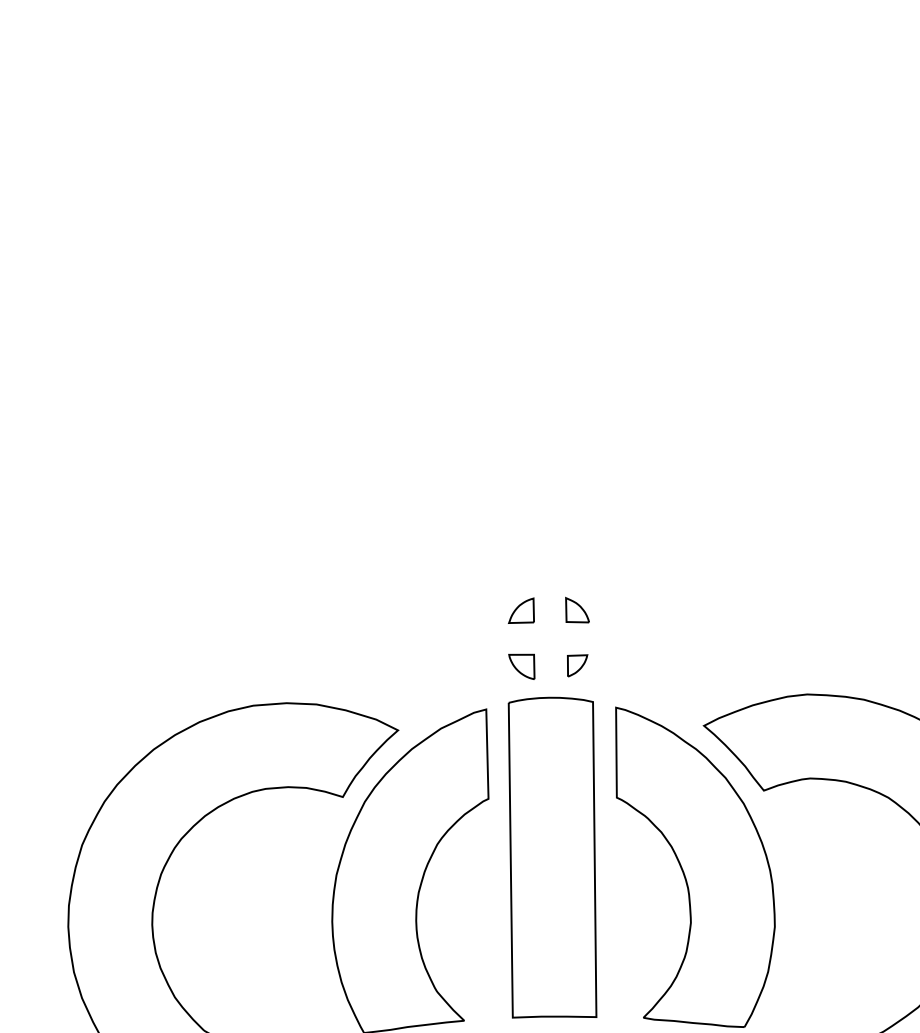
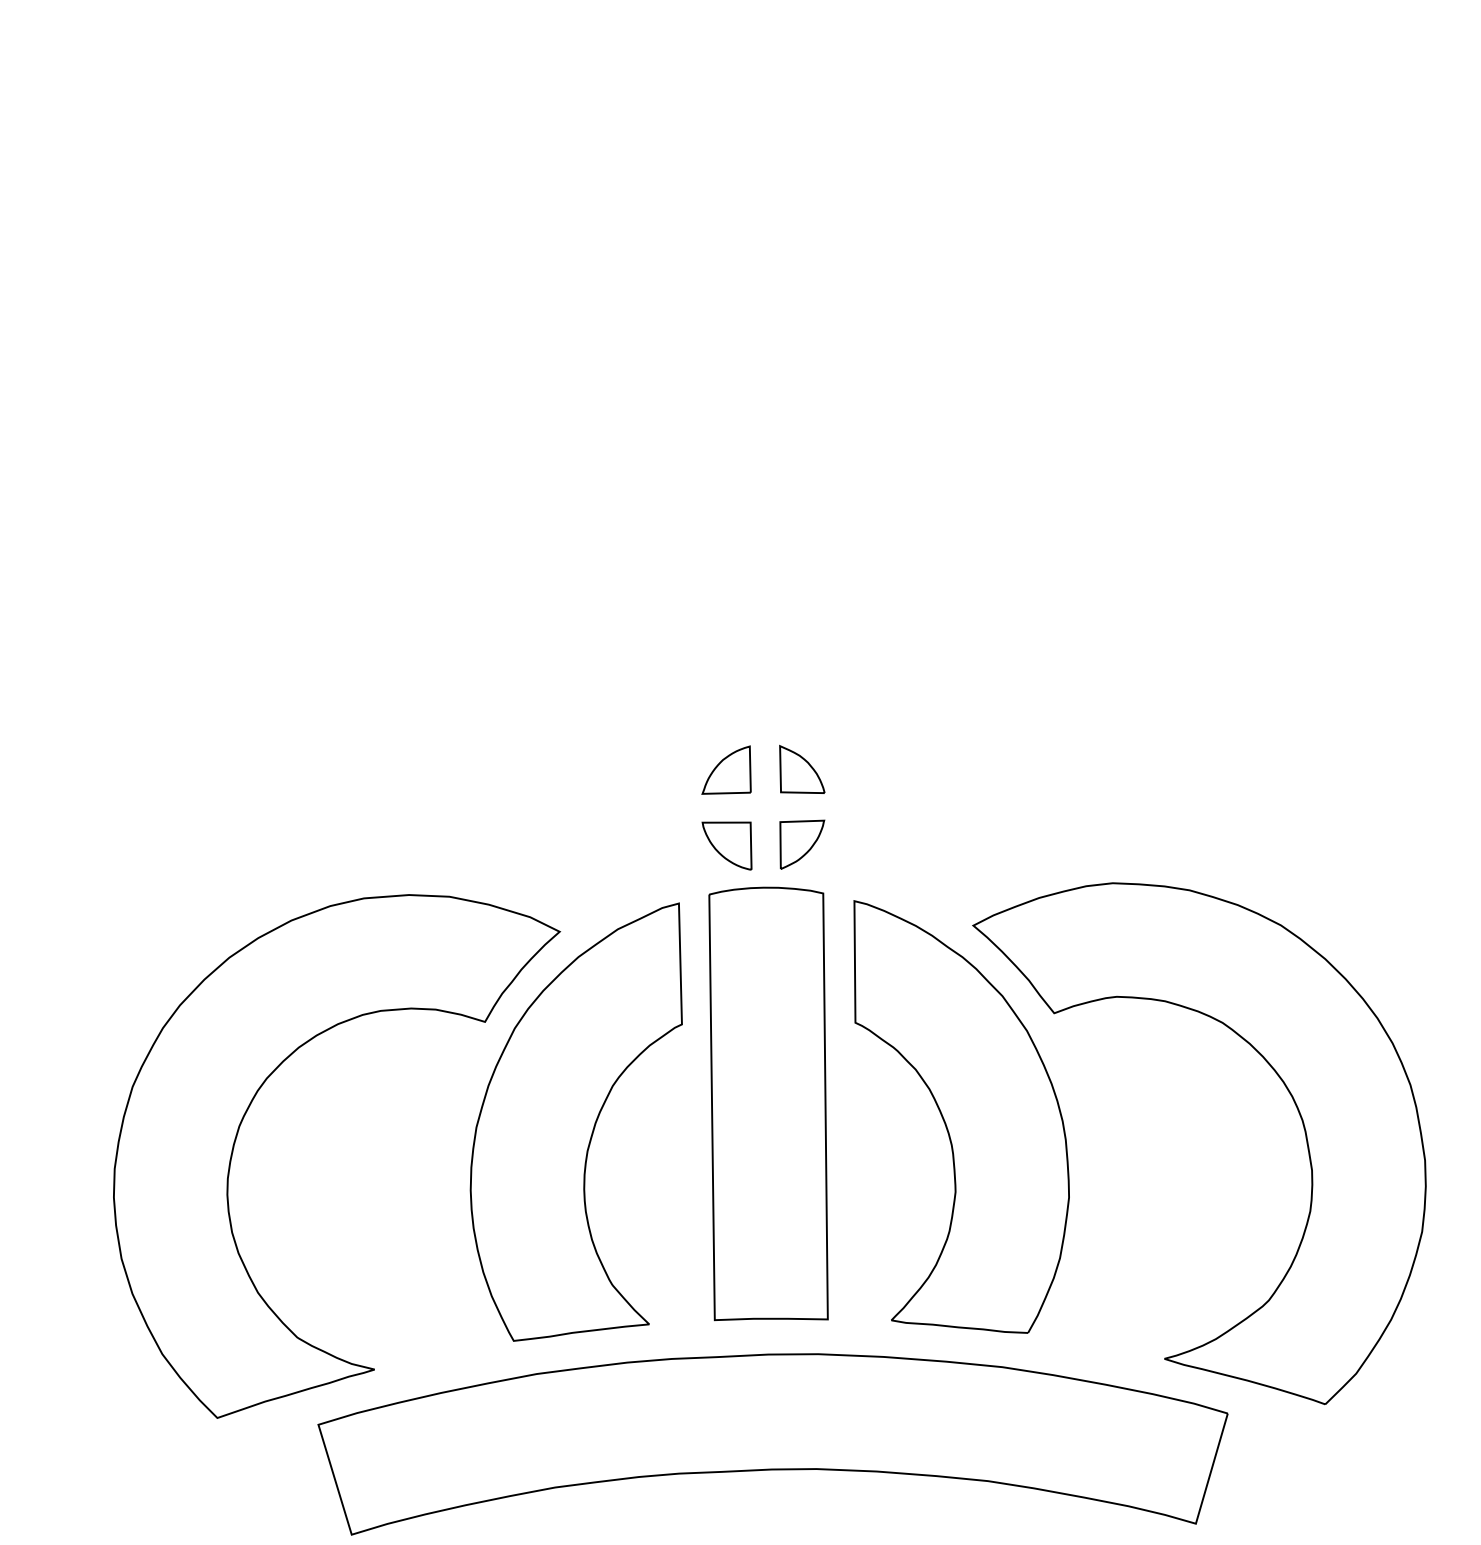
part: (577, 609) -> (802, 768), size x1.43
part: (521, 610) -> (726, 769), size x1.43
part: (577, 665) -> (802, 844), size x1.67
part: (521, 666) -> (726, 845), size x1.43

